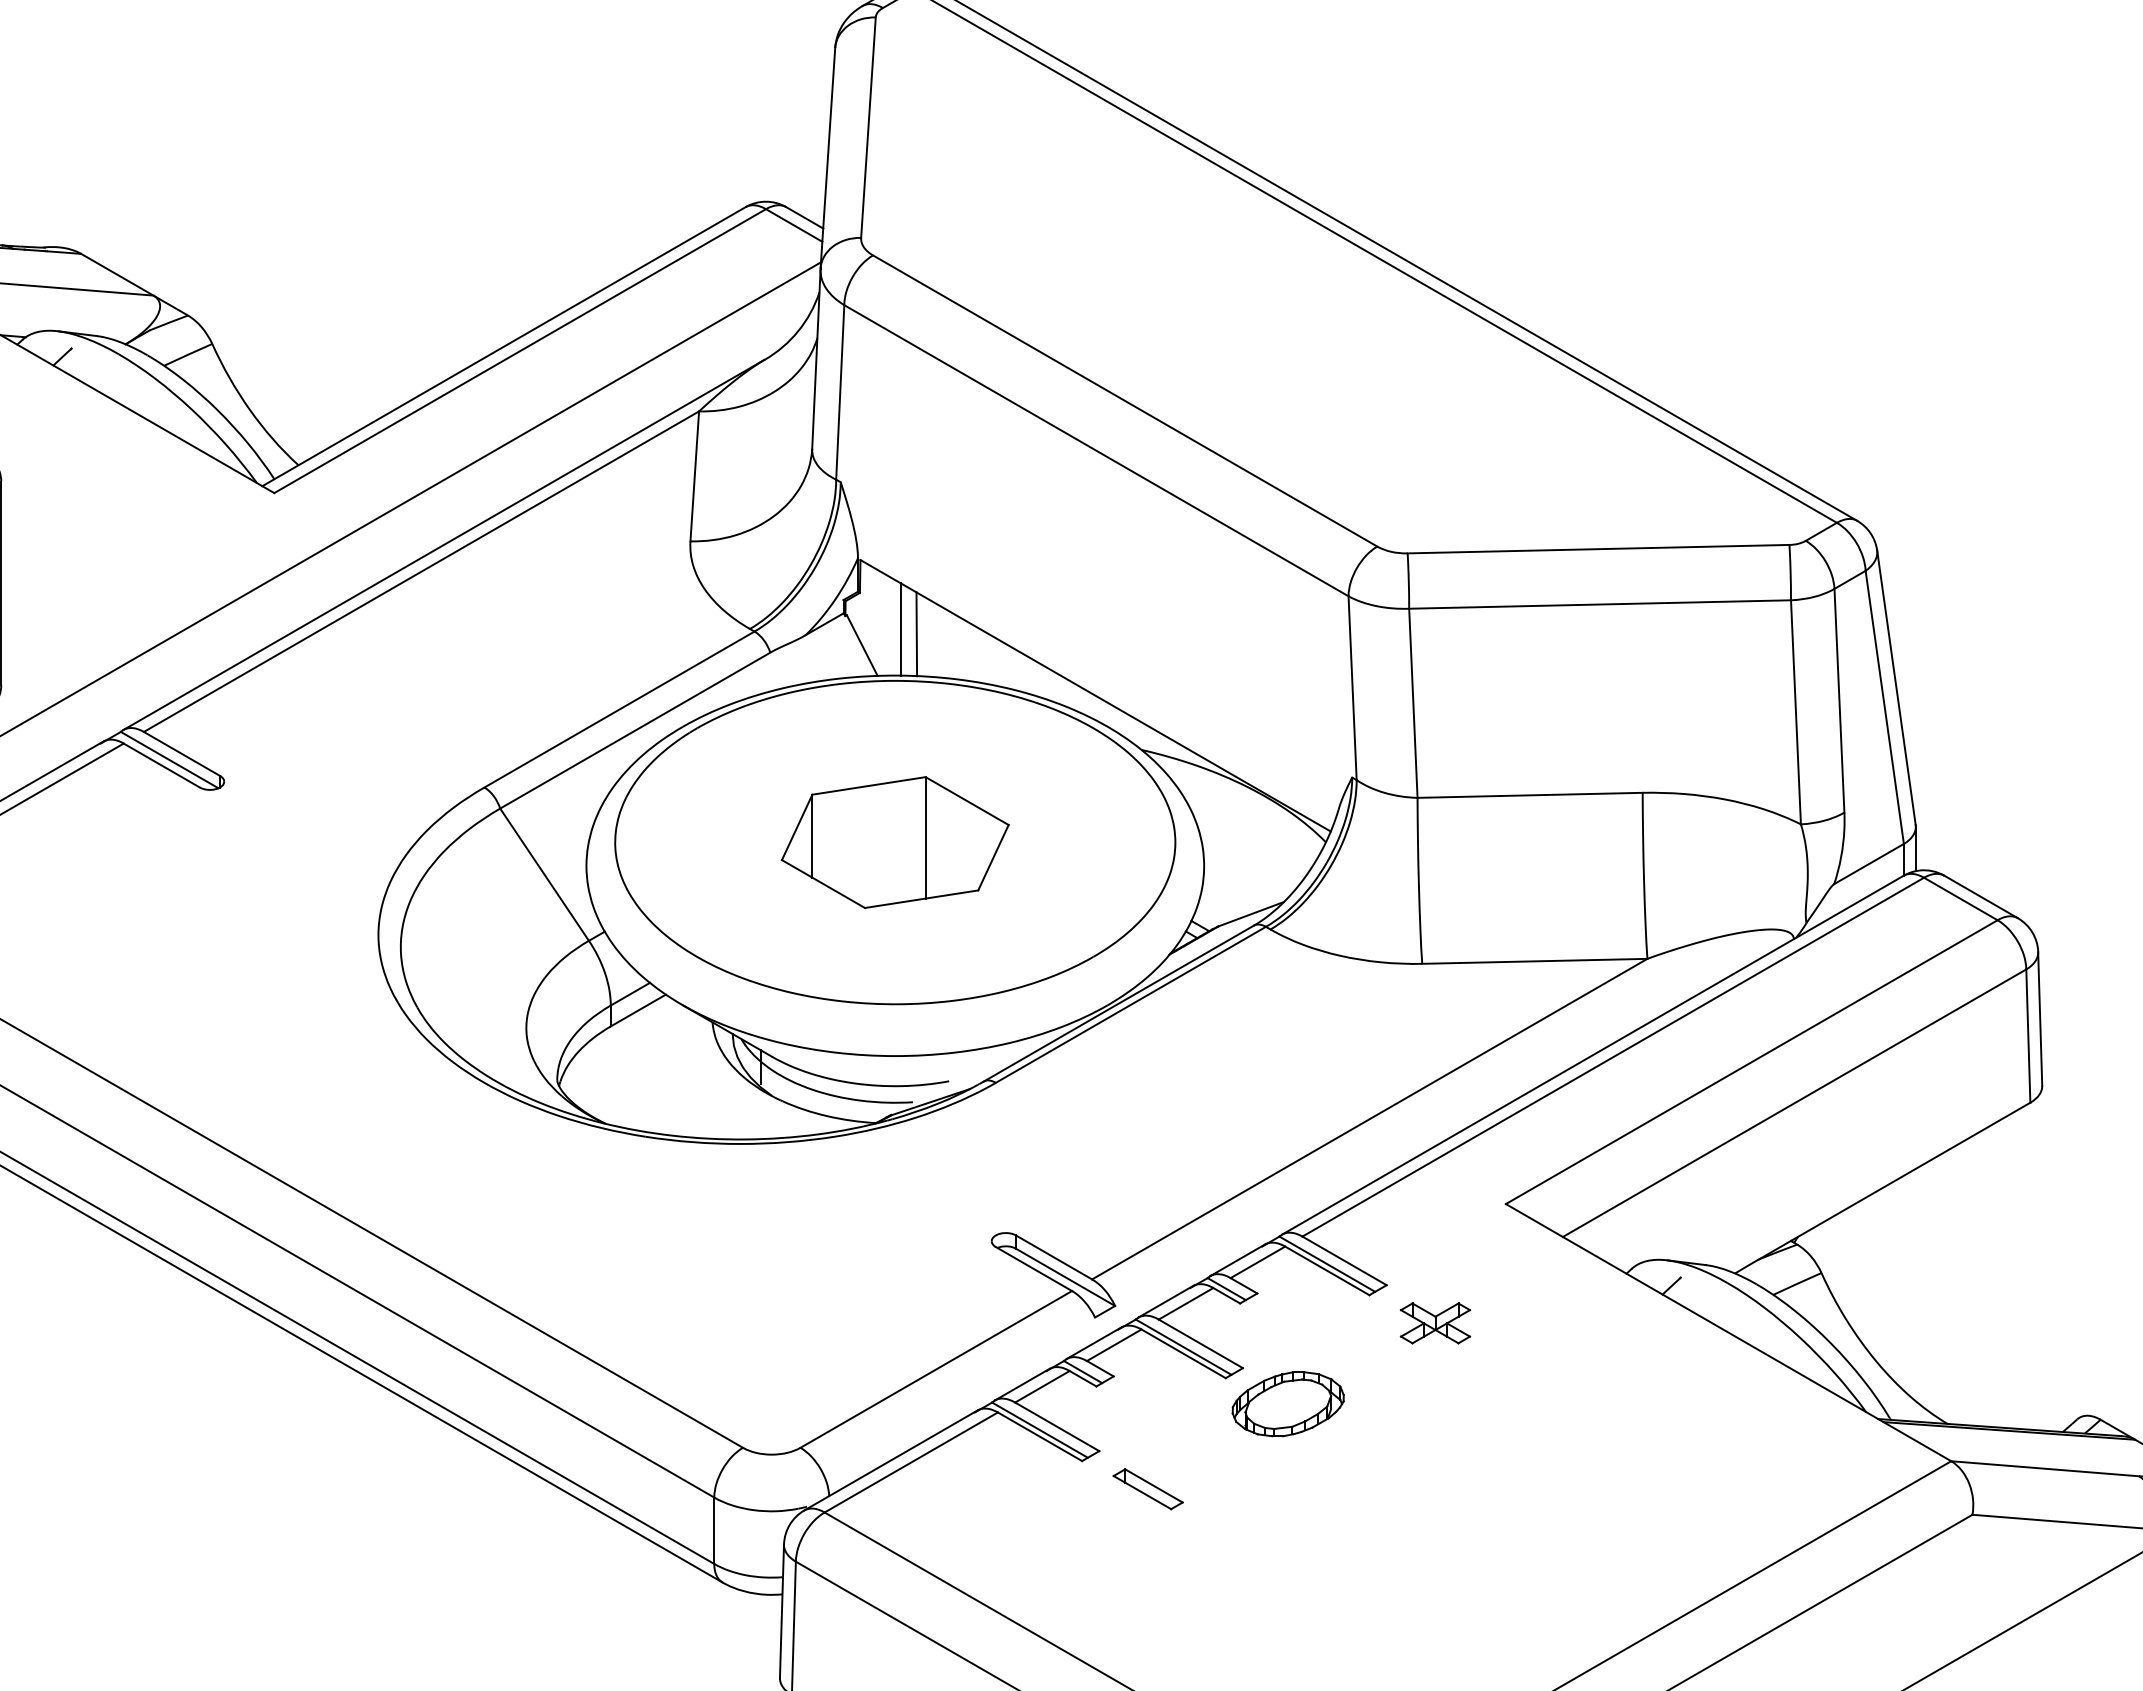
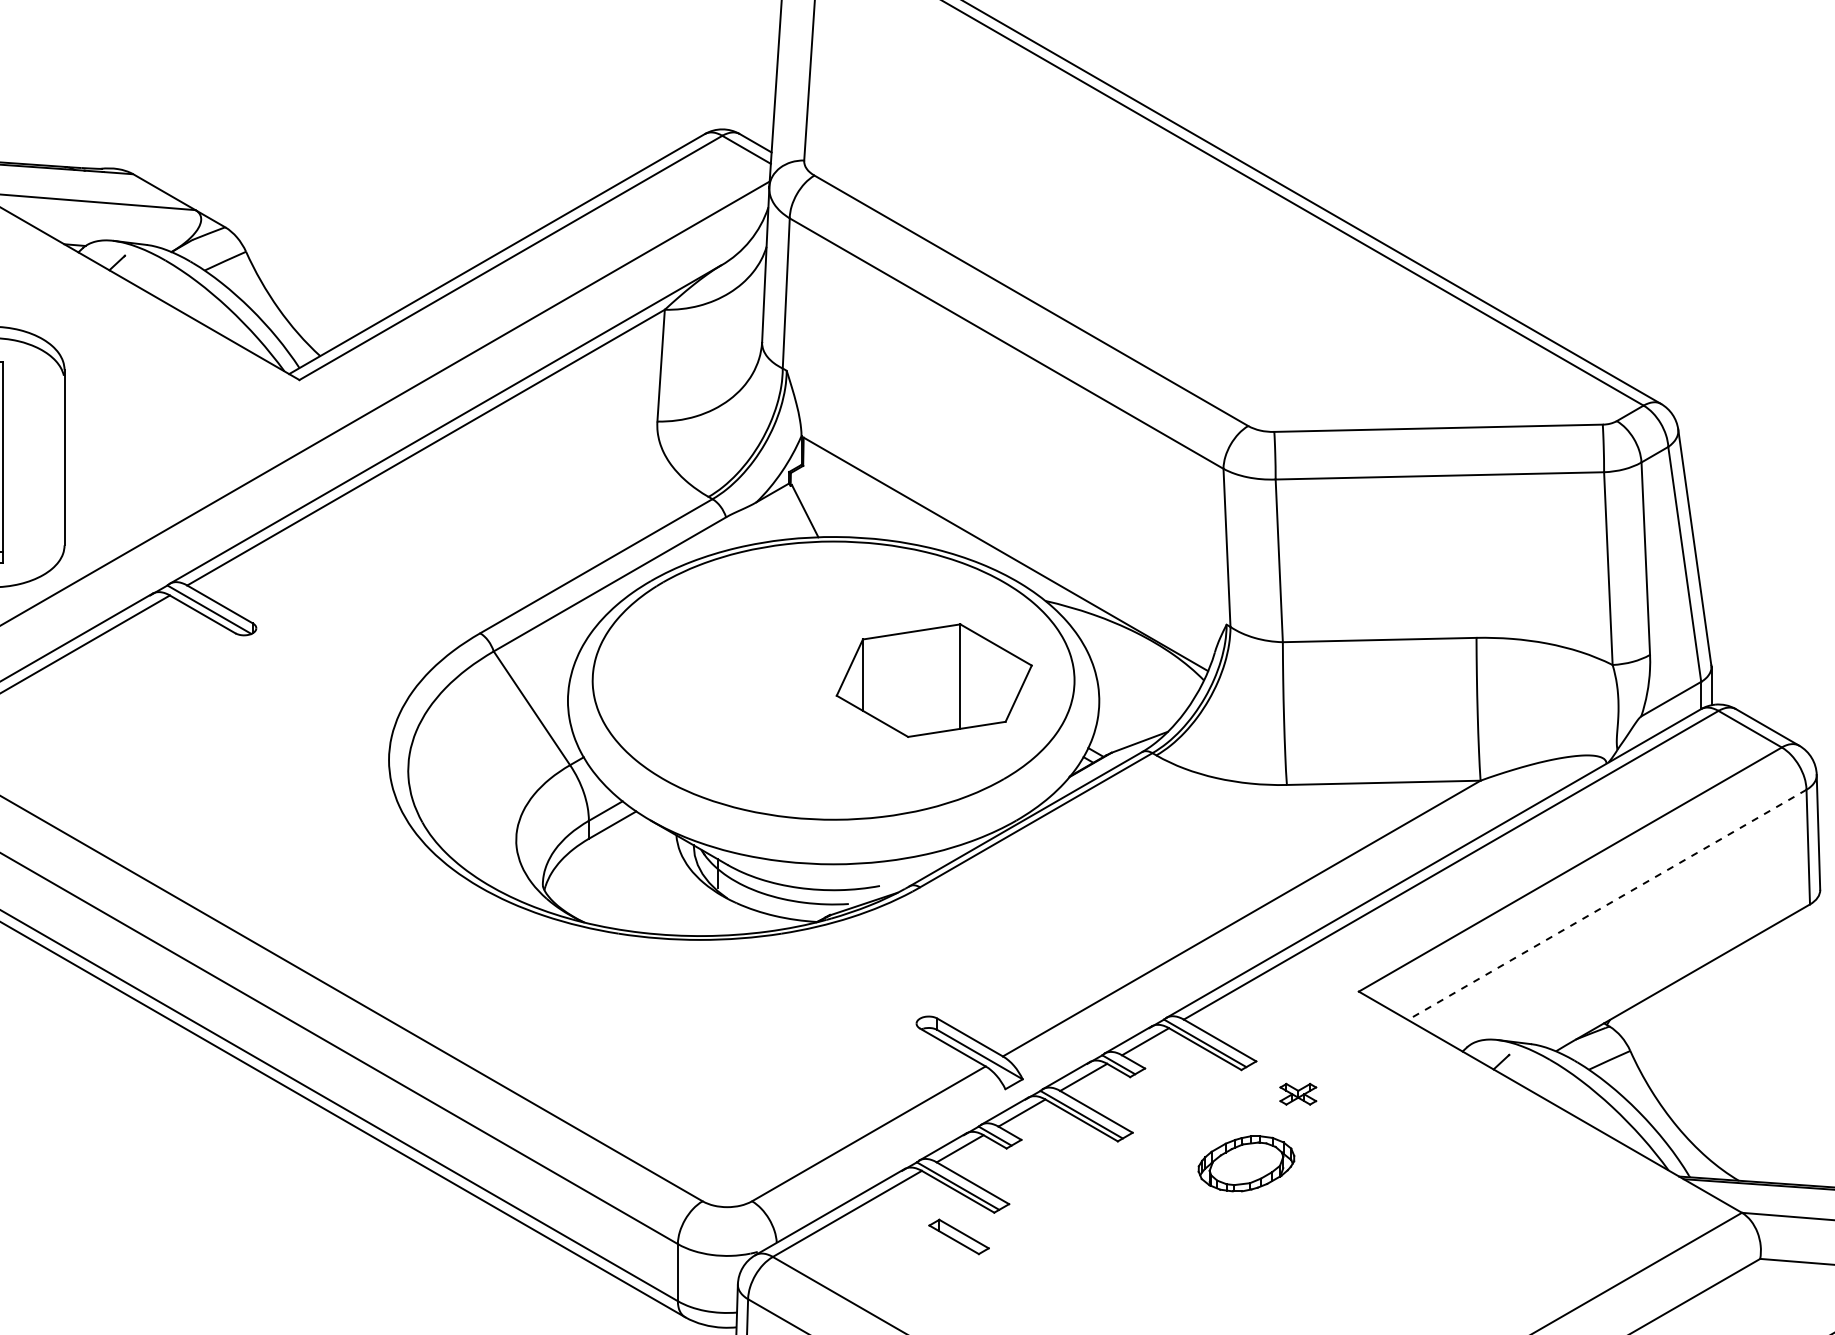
line: (901, 629) -> (838, 497), removed
line: (916, 634) -> (851, 501), removed
part: (894, 842) -> (933, 680), moved
line: (1794, 1103) -> (1607, 905), solid -> dashed
part: (1435, 1323) -> (1298, 1094), size x0.6
part: (1287, 1404) -> (1245, 1164), moved
part: (1147, 1489) -> (958, 1237), moved

